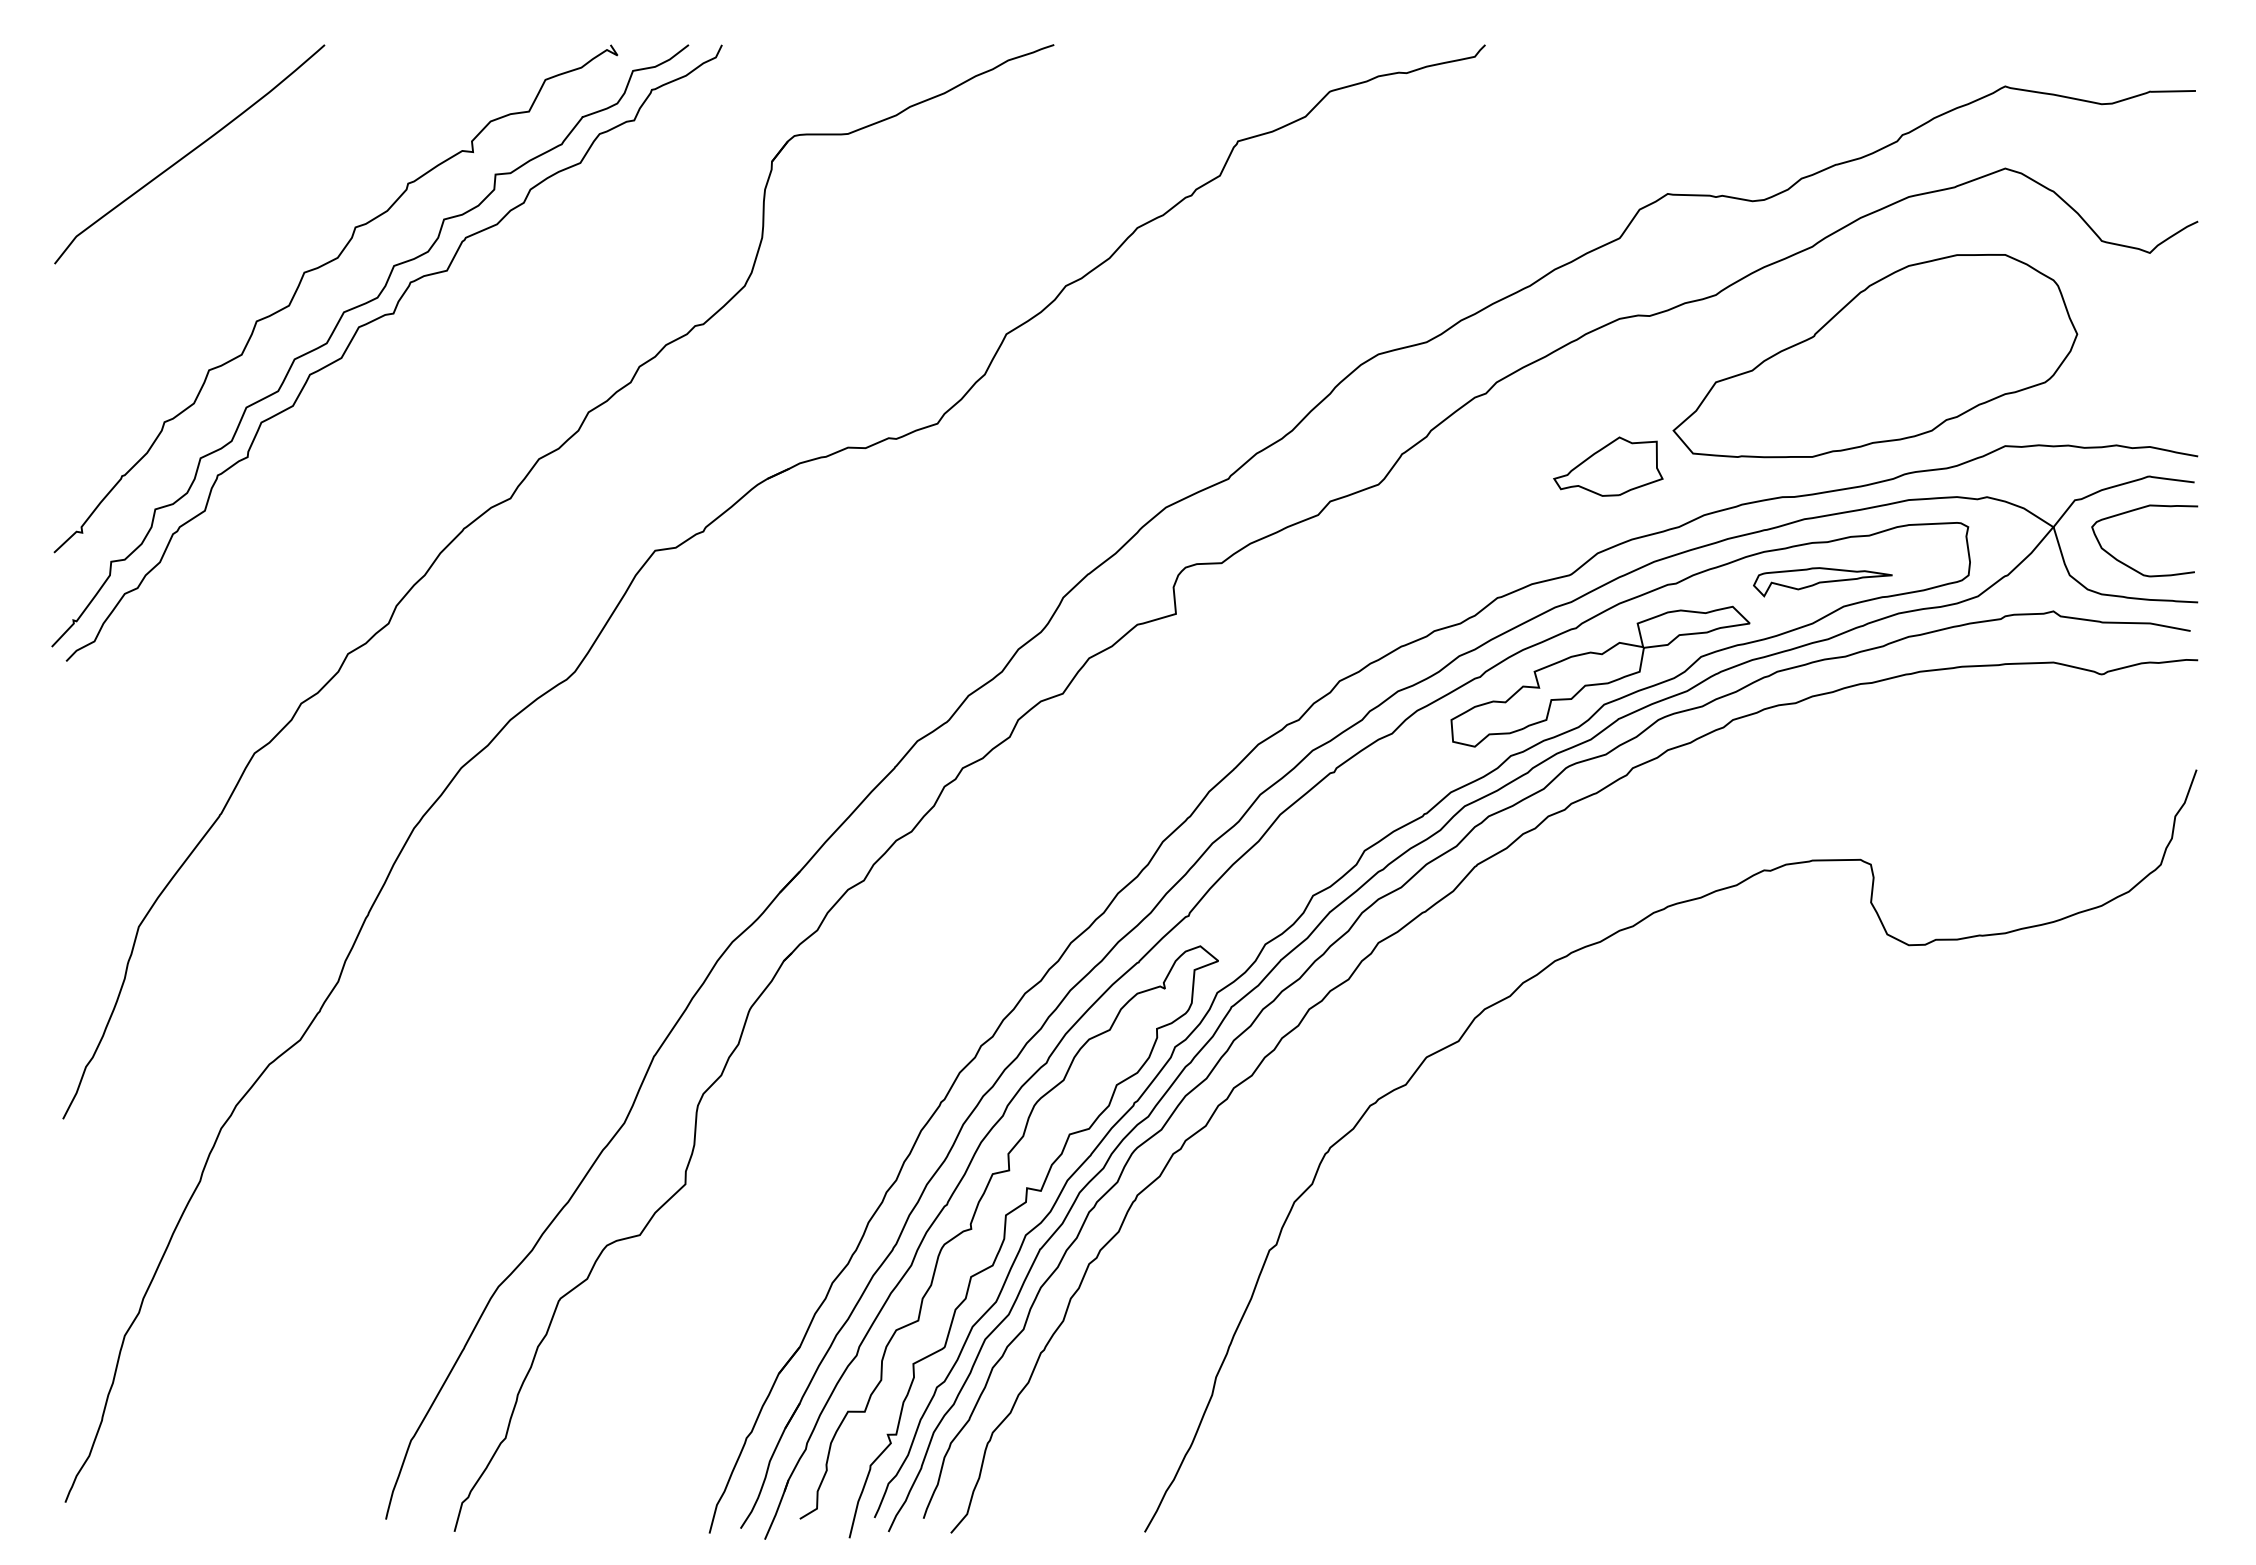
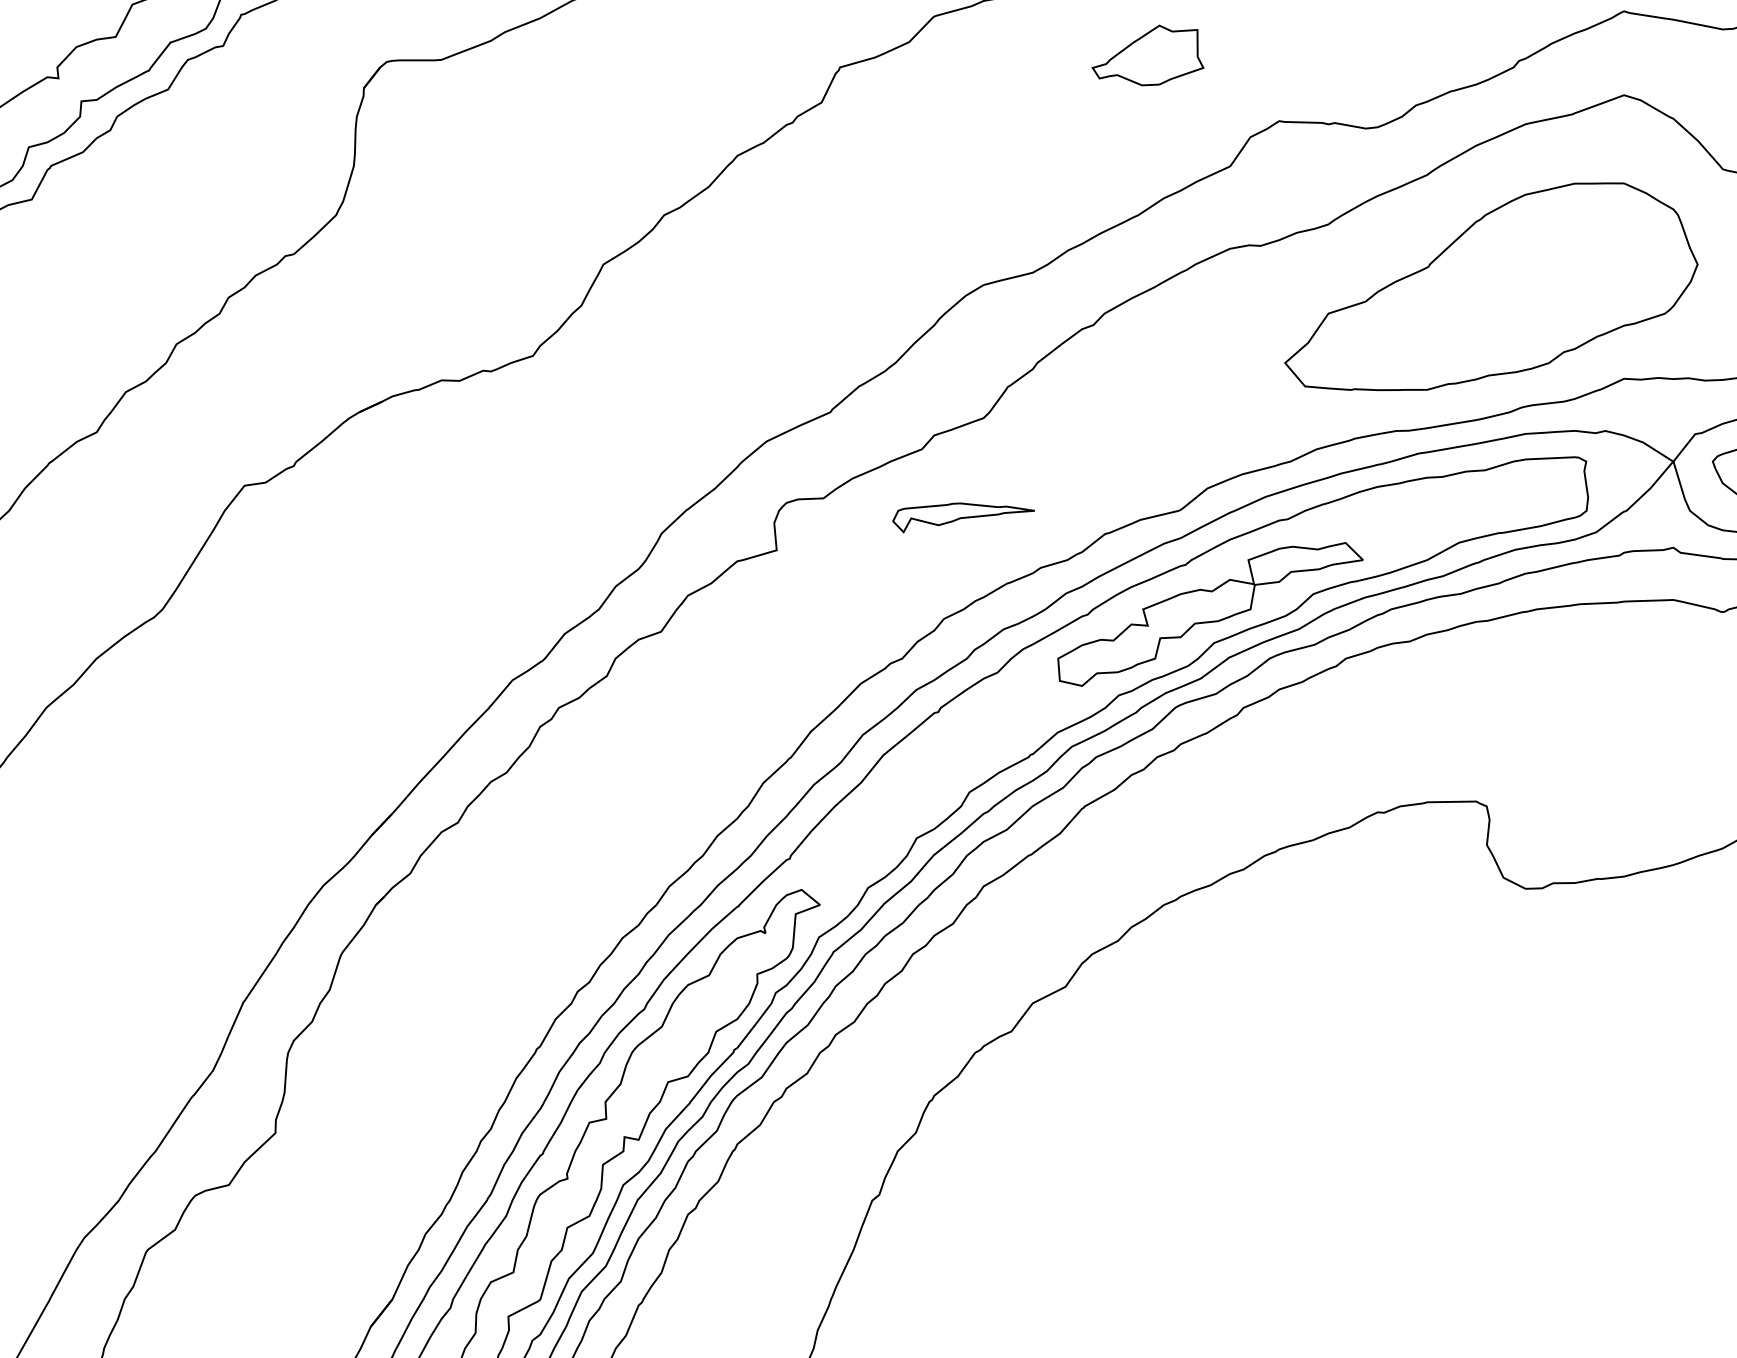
part: (1608, 466) -> (1148, 55), moved
part: (1822, 582) -> (963, 518), moved

